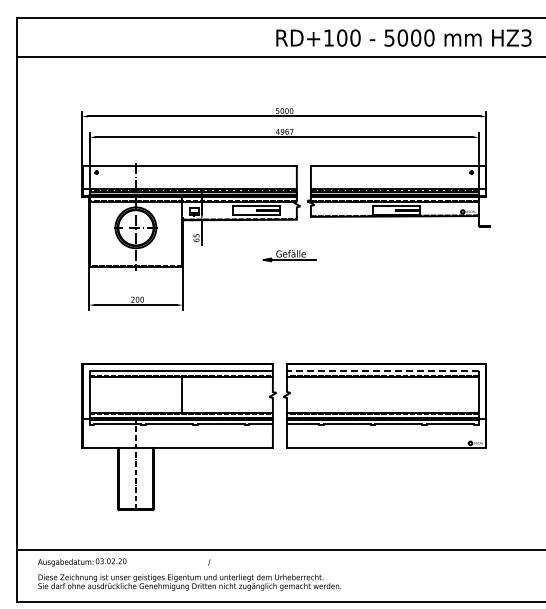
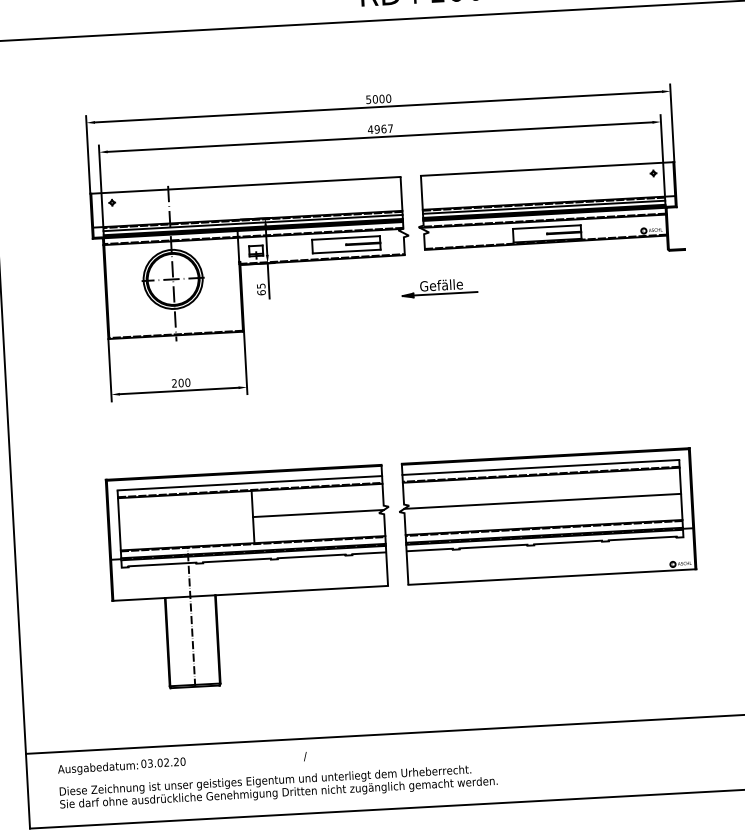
part: (289, 256) -> (439, 289), moved
line: (382, 371) -> (540, 467), dashed -> solid
line: (227, 394) -> (318, 512), added
line: (382, 394) -> (542, 500), added

